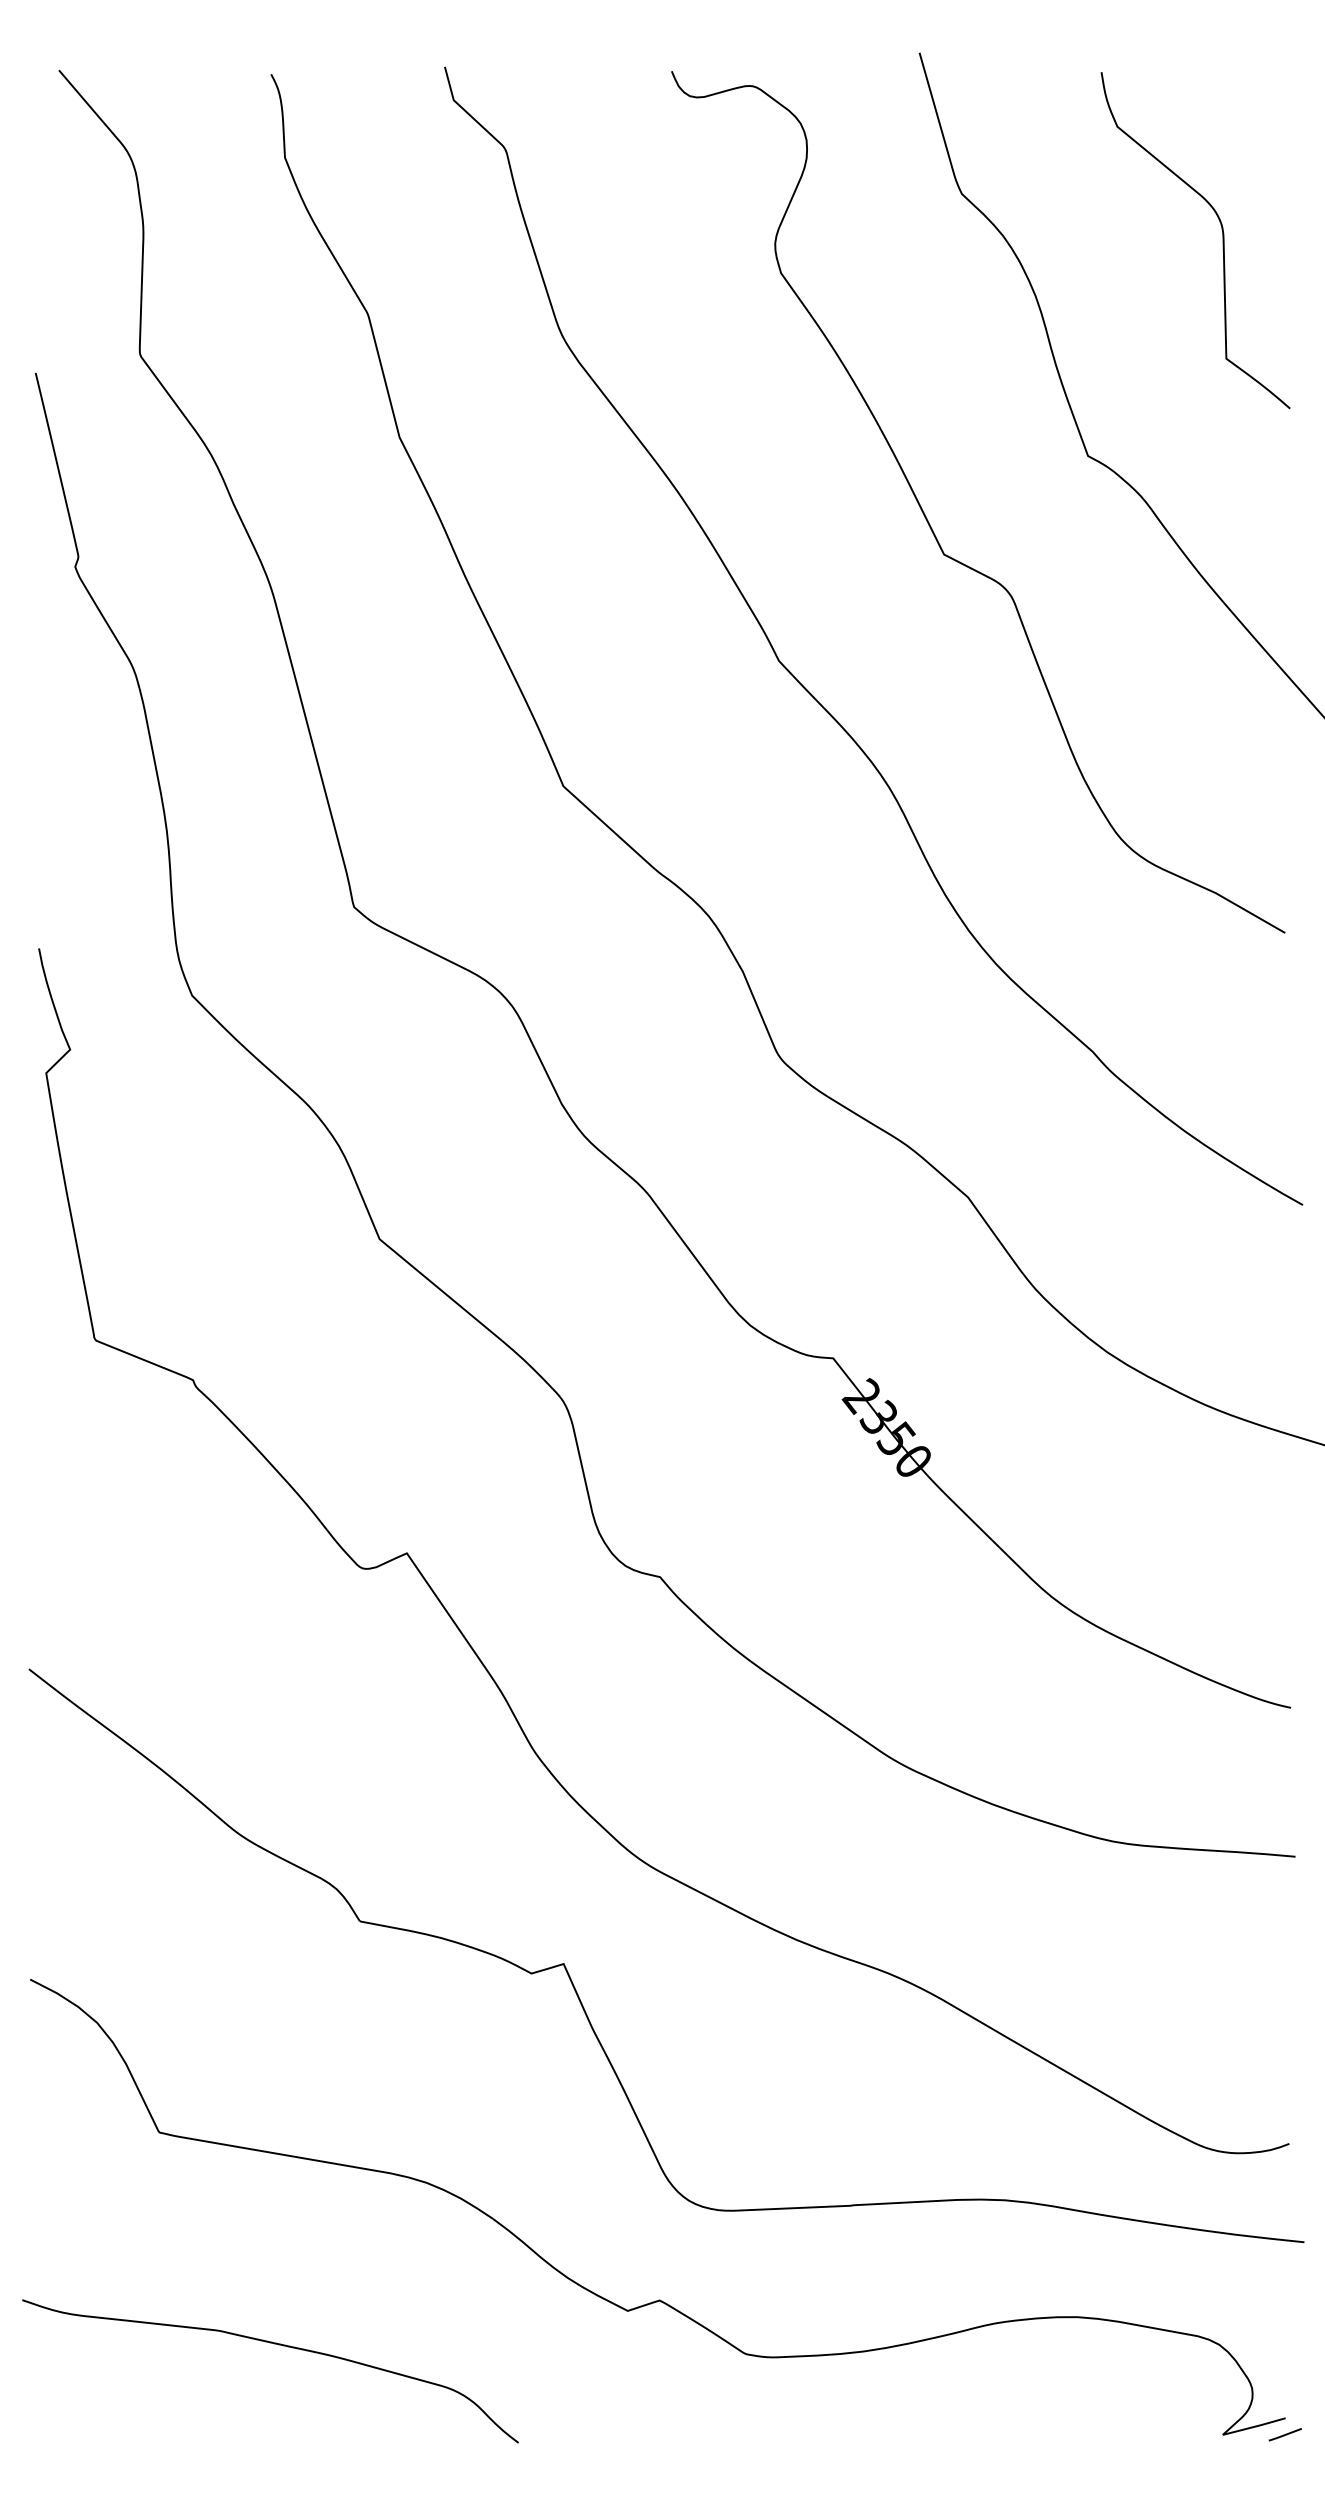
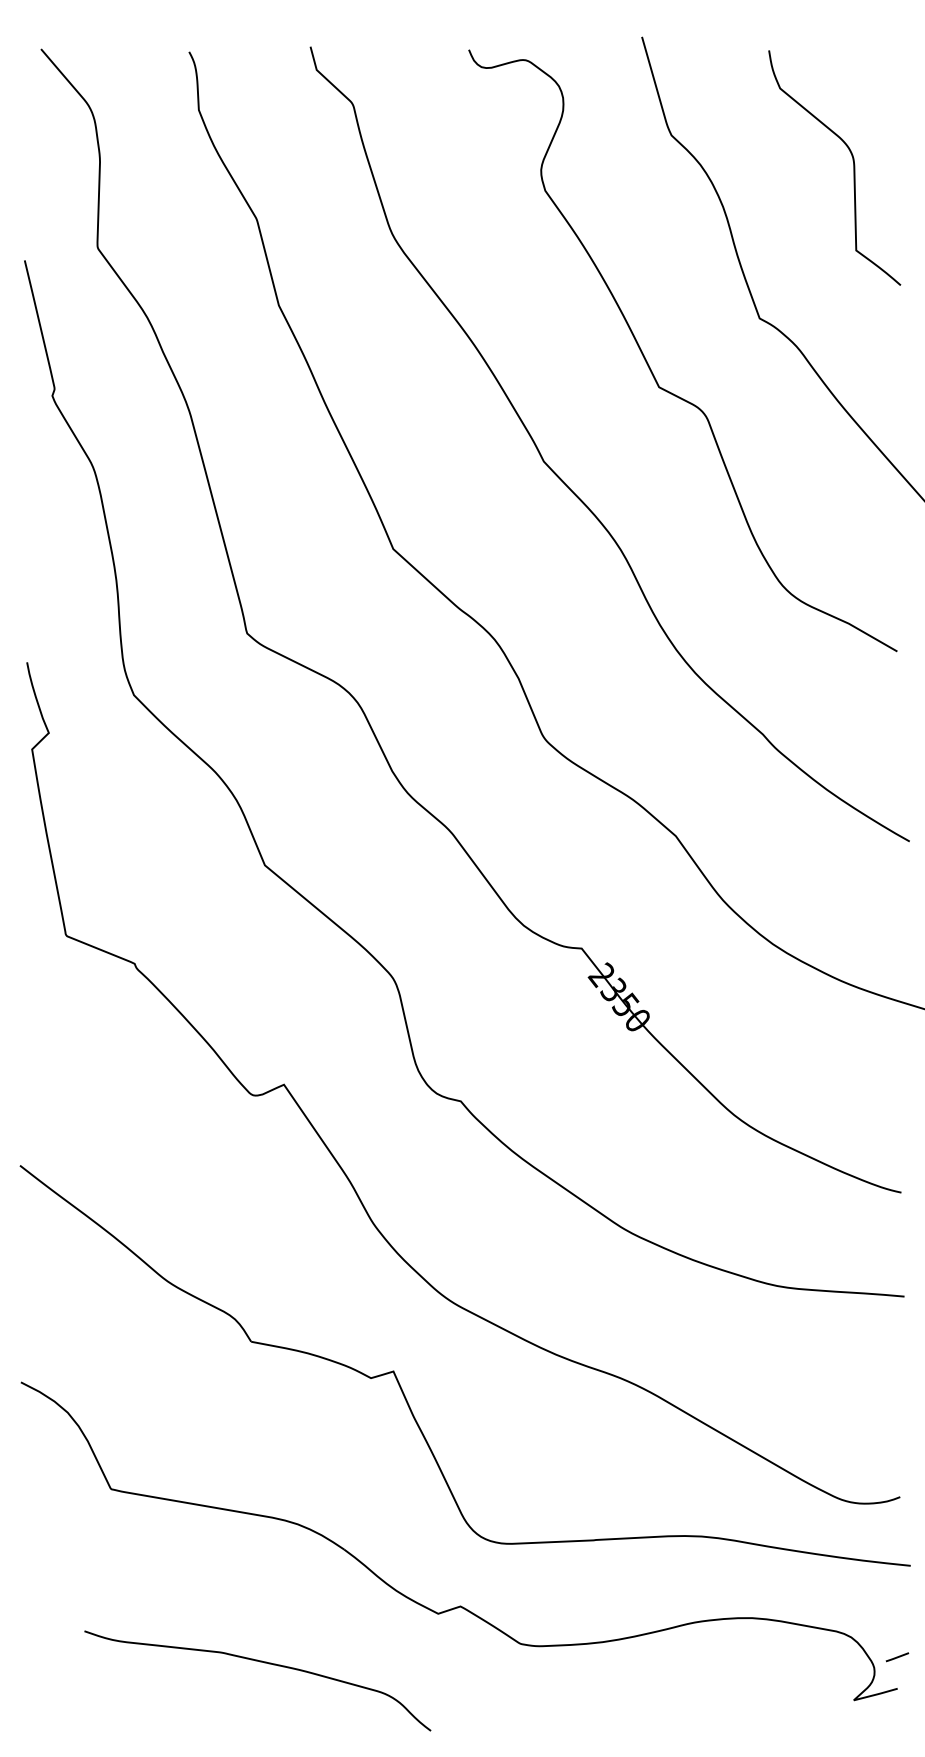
curve: (272, 2344) -> (259, 1662), moved
line: (1285, 2435) -> (897, 1657), moved

